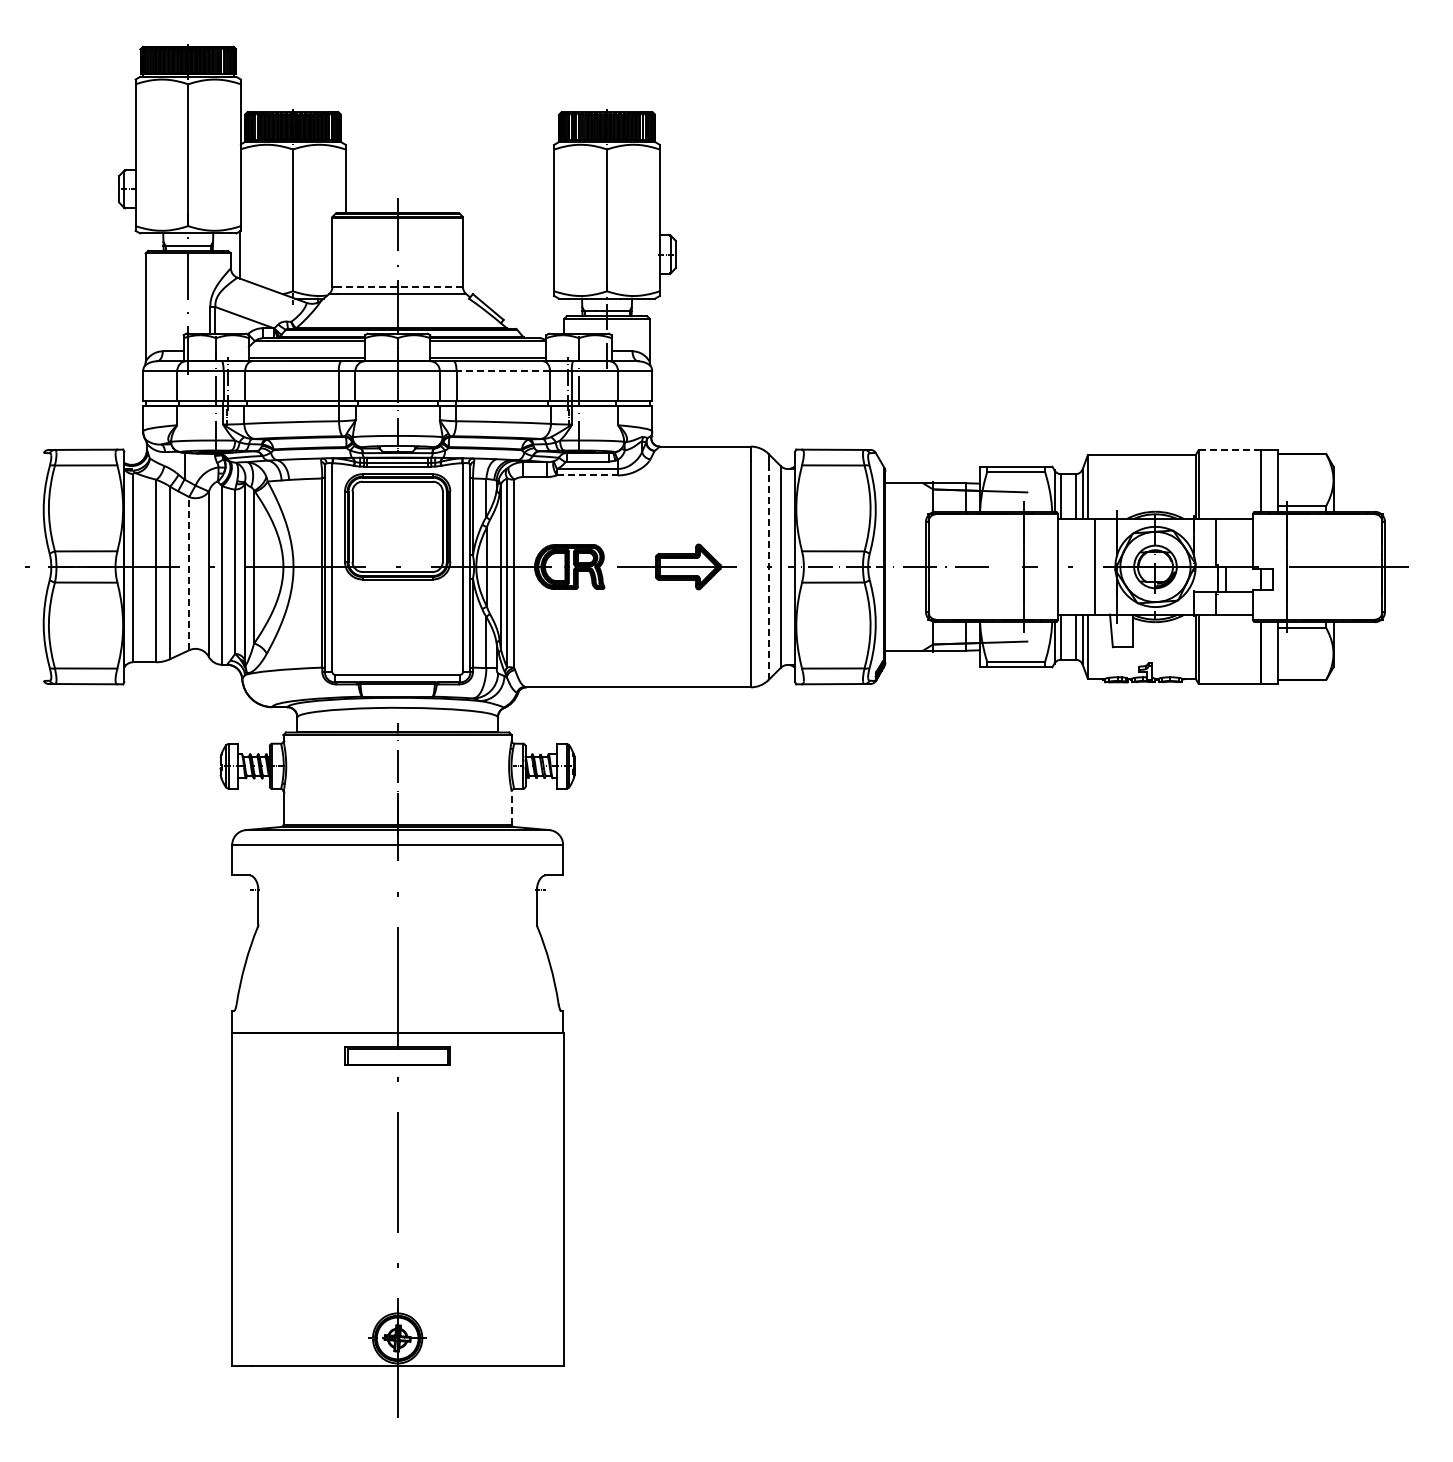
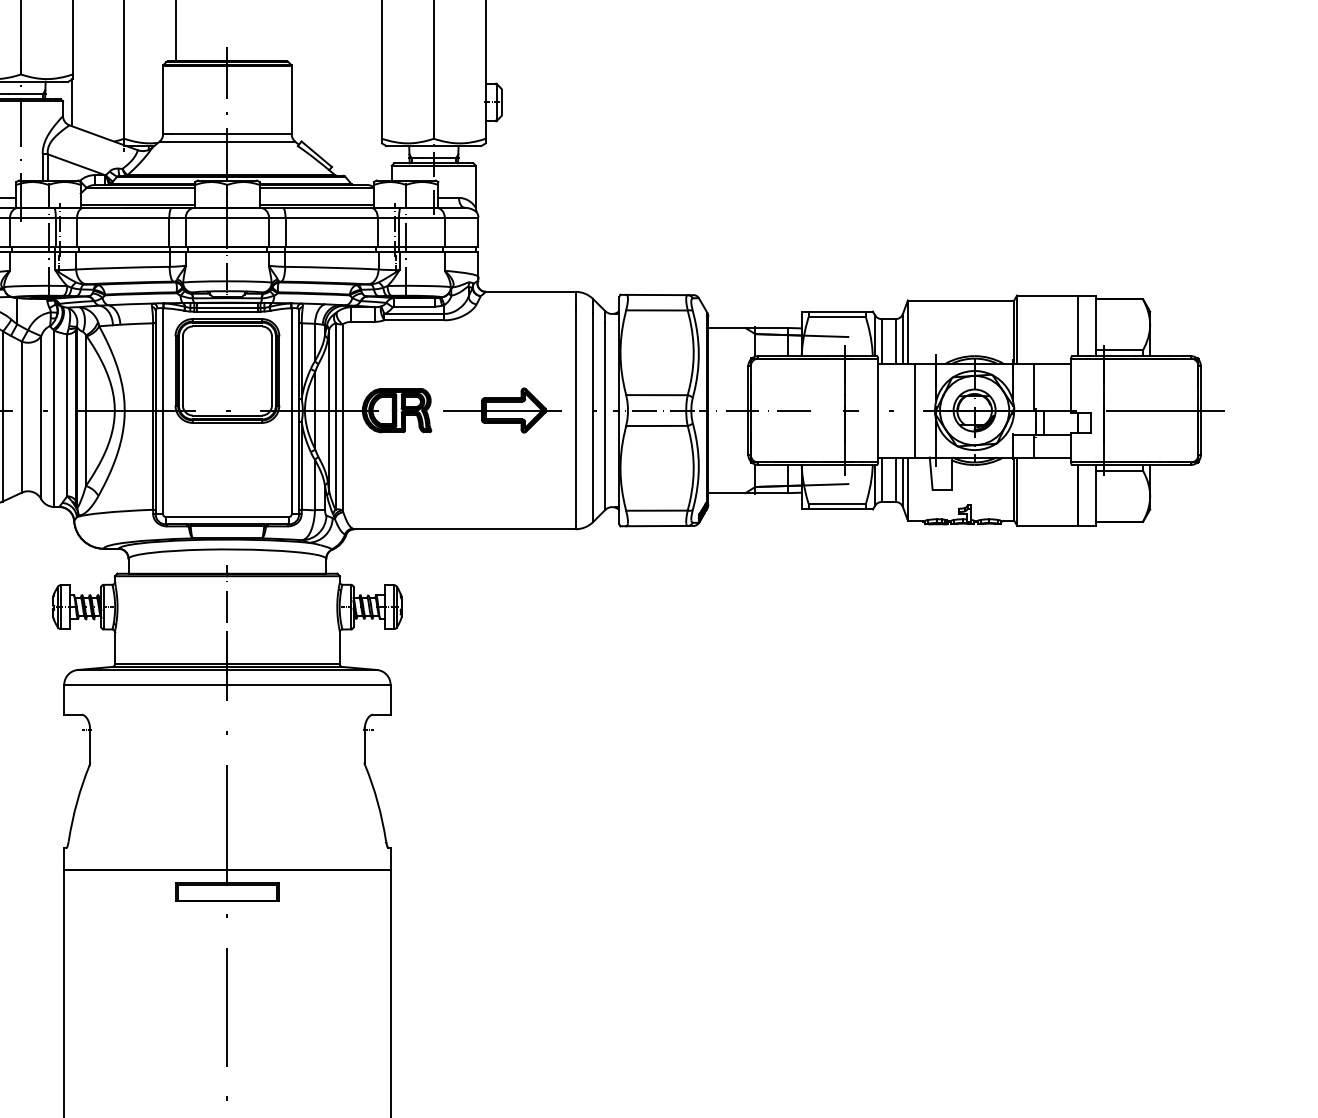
line: (401, 286) -> (231, 134), dashed -> solid
line: (503, 371) -> (331, 217), dashed -> solid
line: (1230, 450) -> (1048, 295), dashed -> solid
line: (587, 475) -> (414, 320), dashed -> solid
line: (189, 573) -> (22, 416), dashed -> solid
line: (768, 573) -> (593, 416), dashed -> solid
line: (511, 807) -> (339, 647), dashed -> solid

